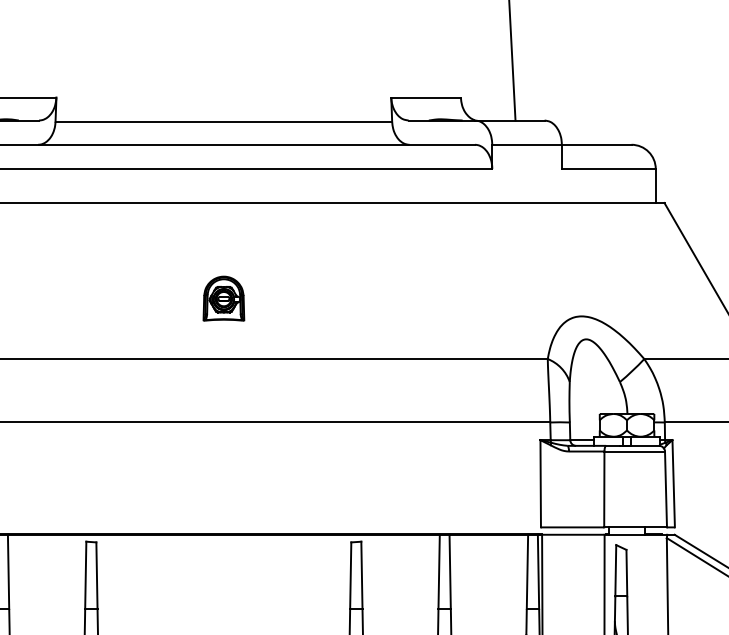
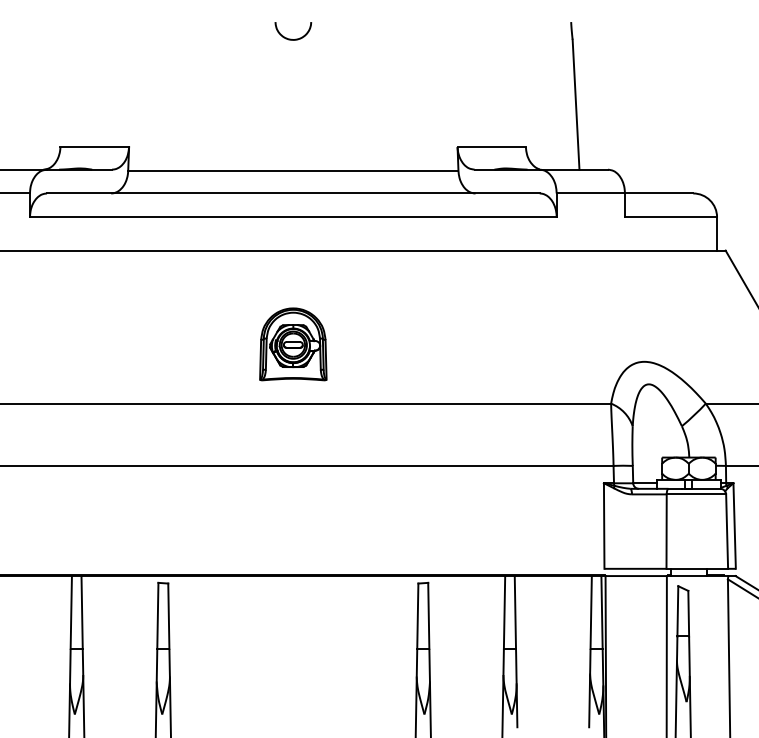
part: (224, 298) -> (293, 344), size x1.67

